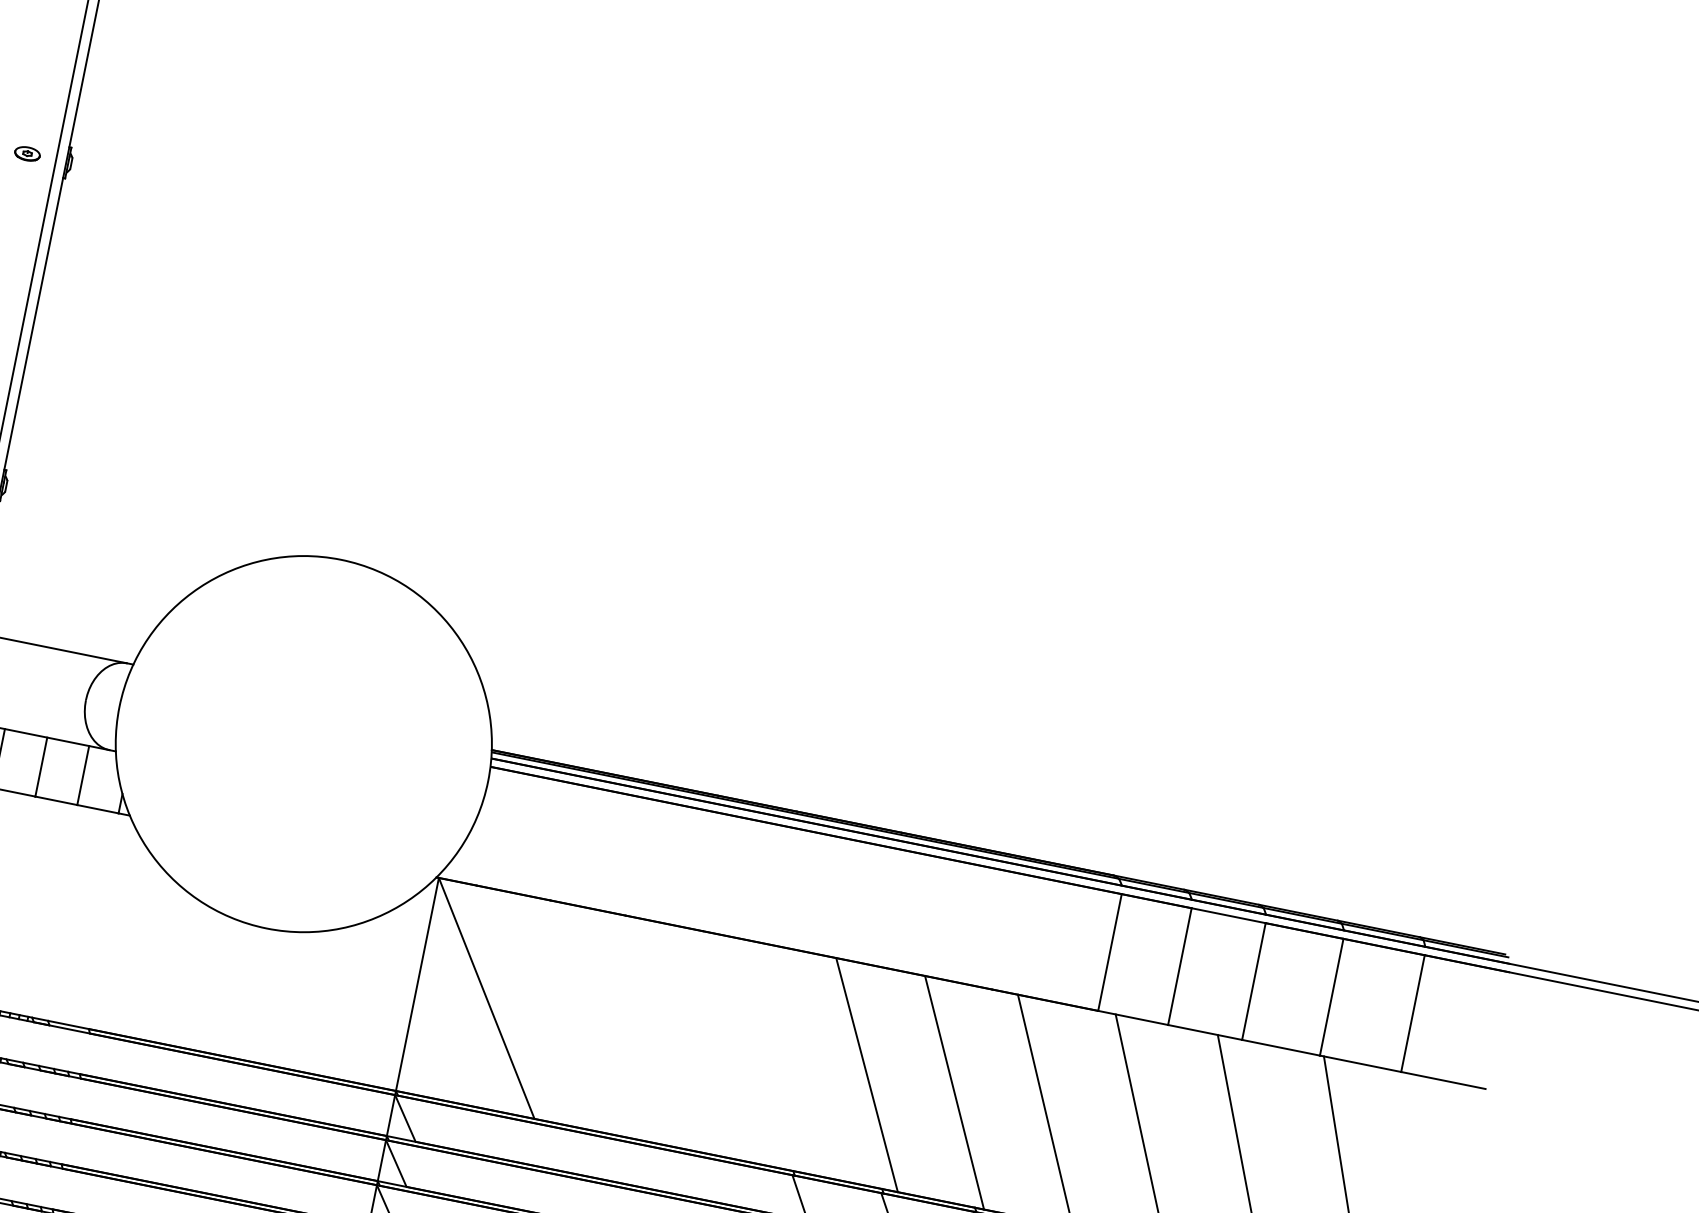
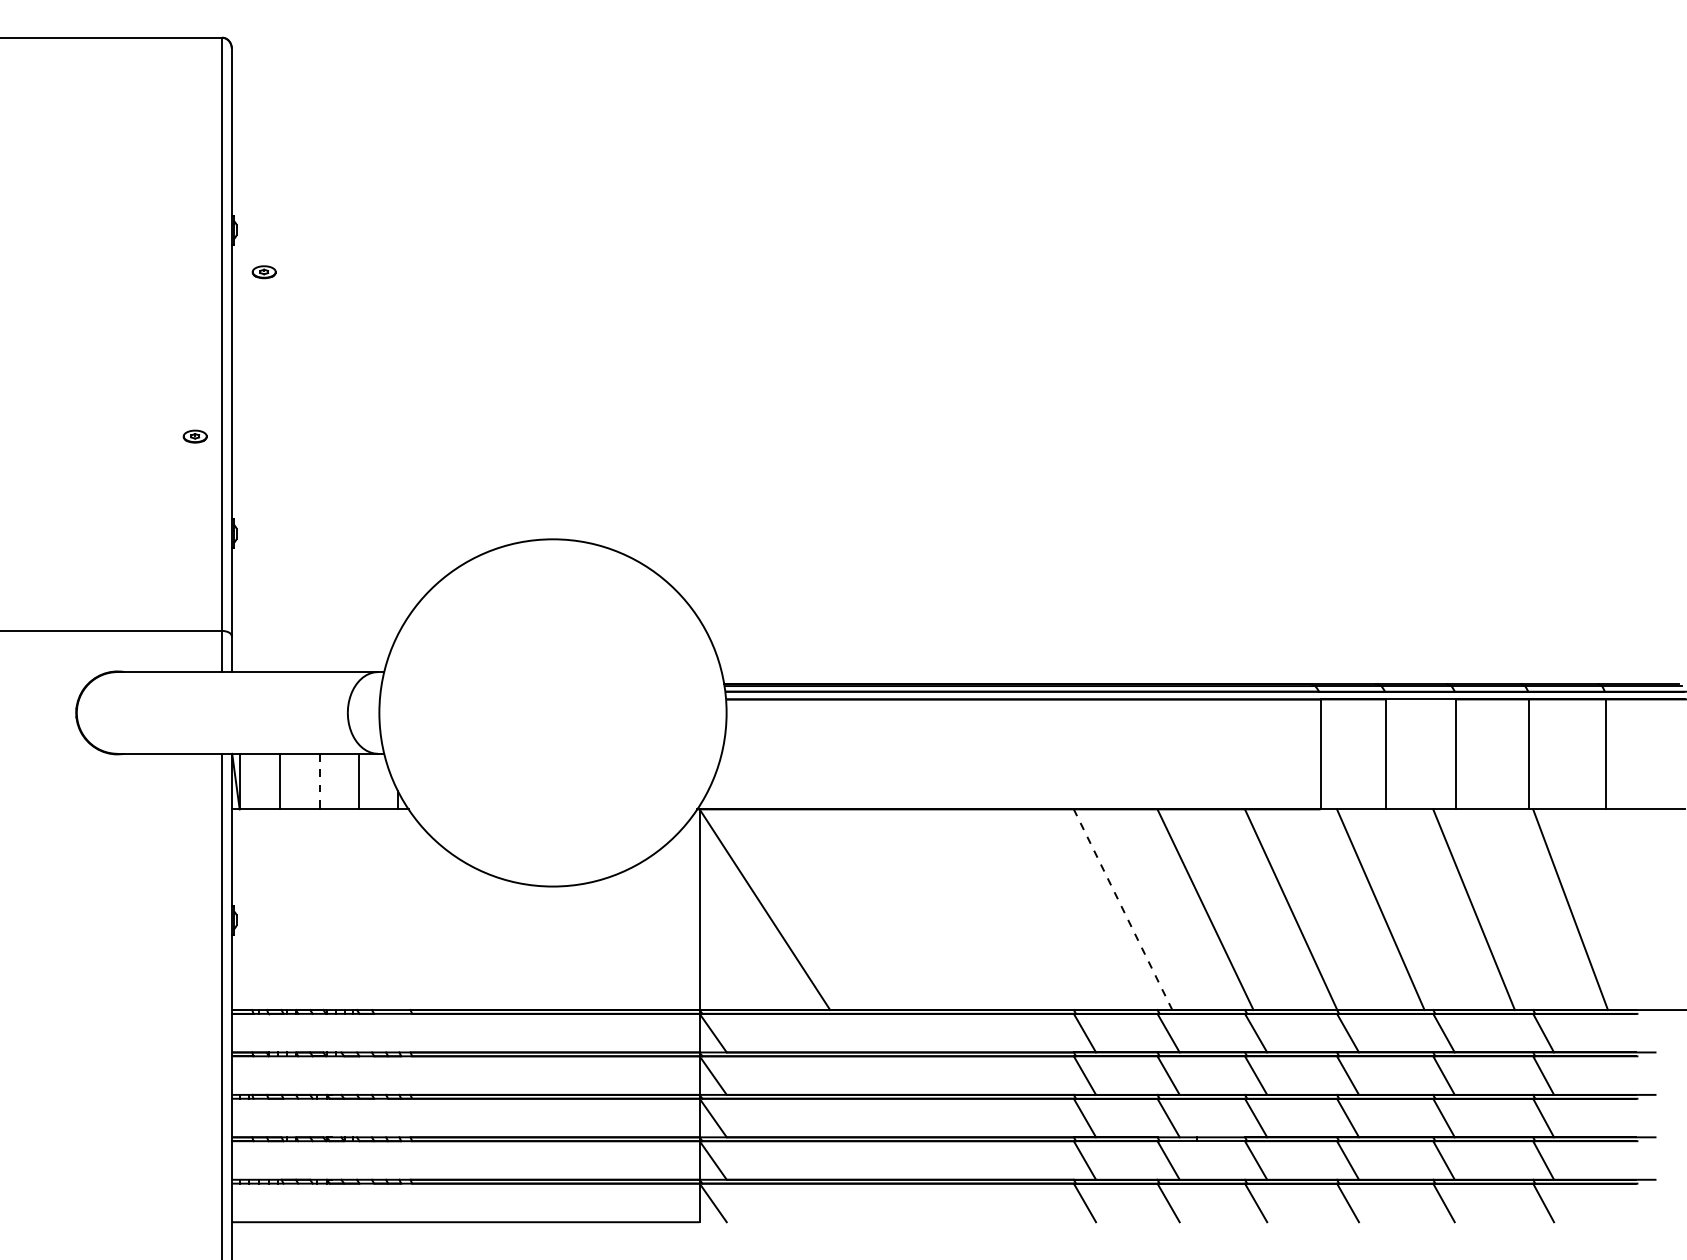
part: (26, 154) -> (263, 272), moved
line: (41, 766) -> (319, 781), solid -> dashed
line: (867, 1074) -> (1123, 909), solid -> dashed

